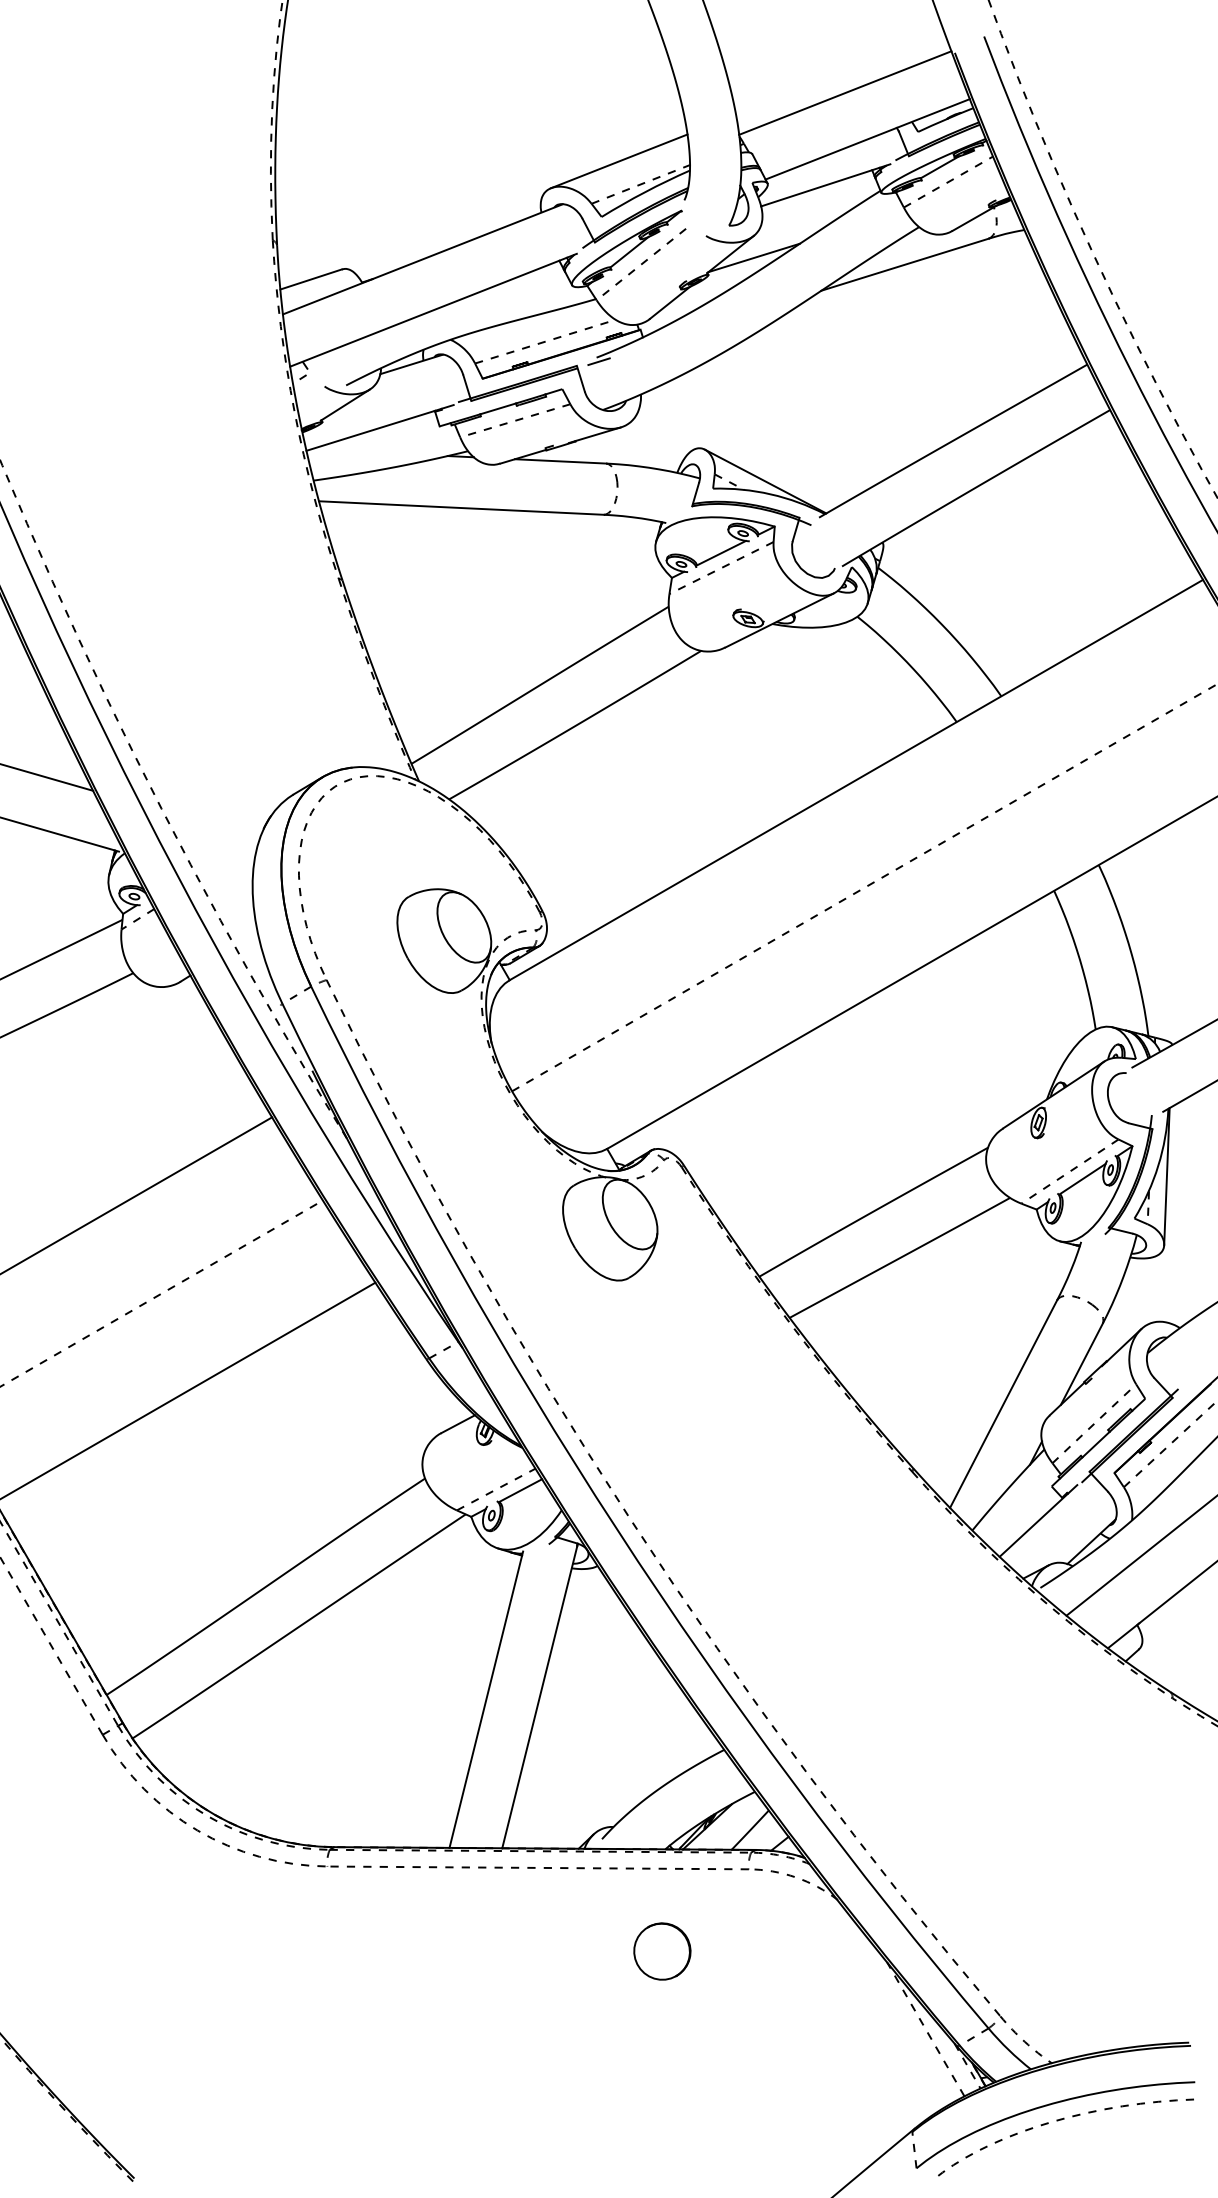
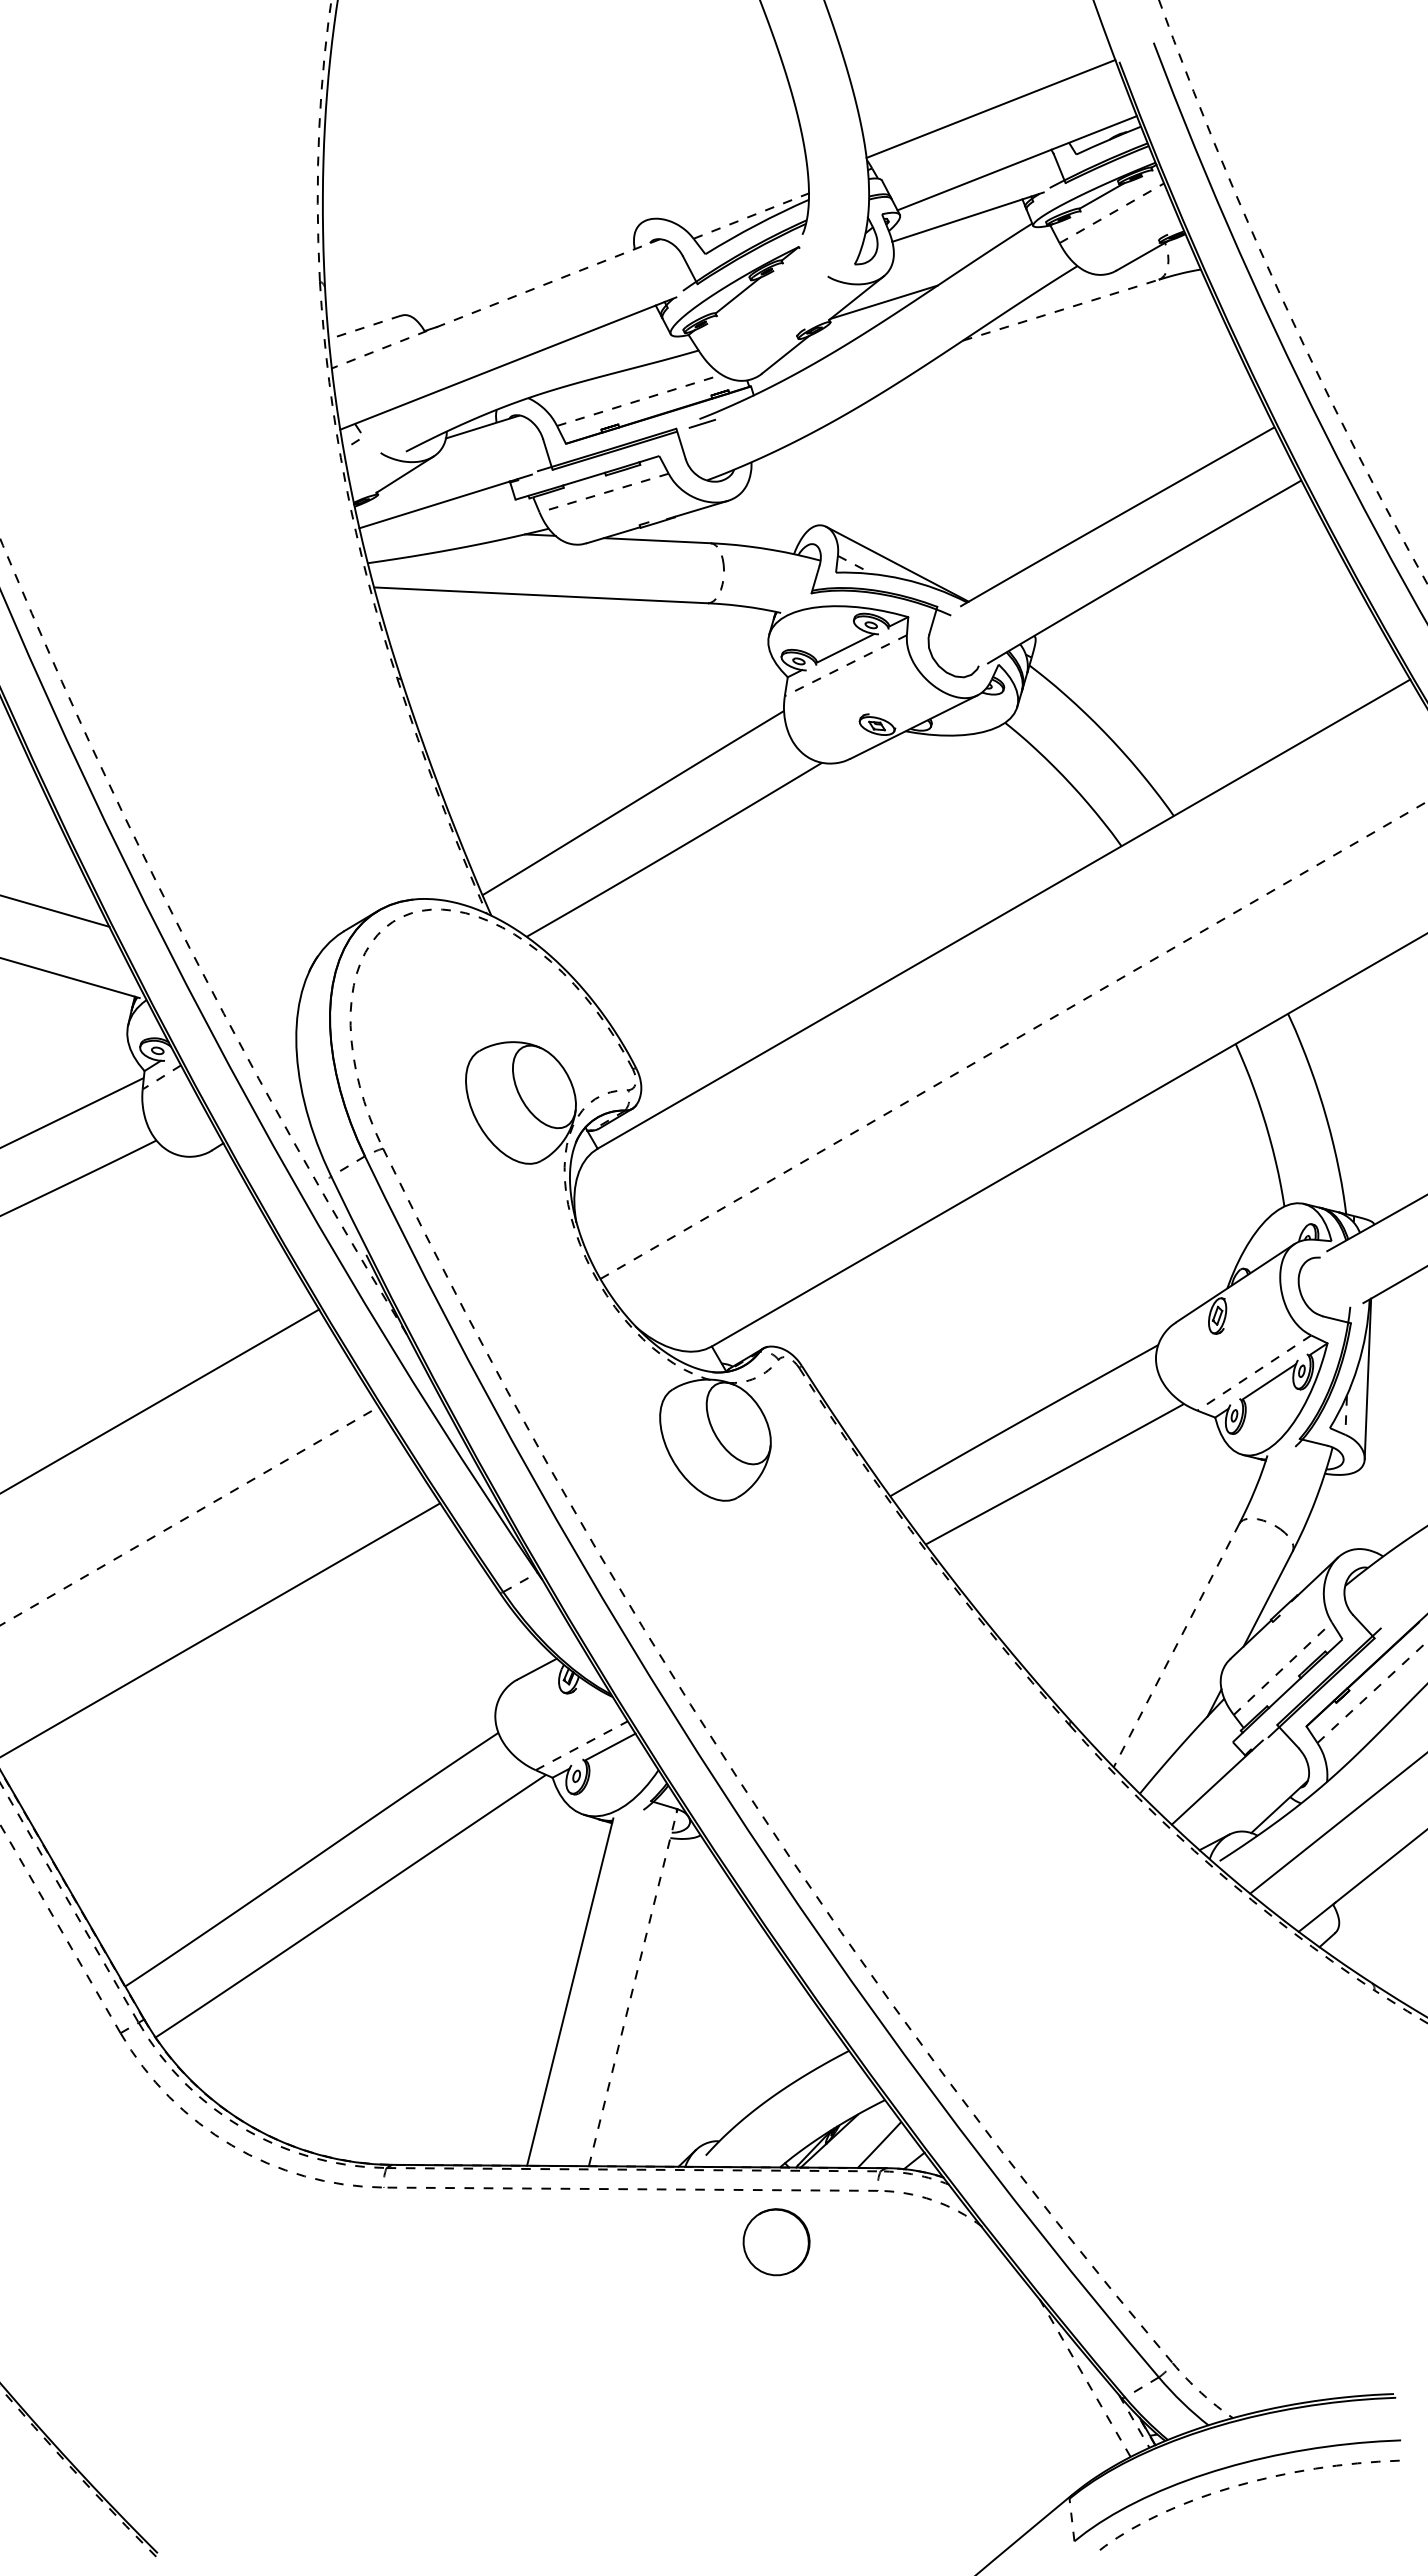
line: (618, 160) -> (725, 188), removed
line: (422, 259) -> (495, 304), solid -> dashed
line: (644, 261) -> (755, 306), removed
line: (904, 264) -> (1060, 310), solid -> dashed
line: (310, 279) -> (364, 327), solid -> dashed
line: (1003, 1404) -> (1176, 1645), solid -> dashed
line: (540, 1696) -> (633, 1988), solid -> dashed
part: (662, 1951) -> (776, 2242), moved

